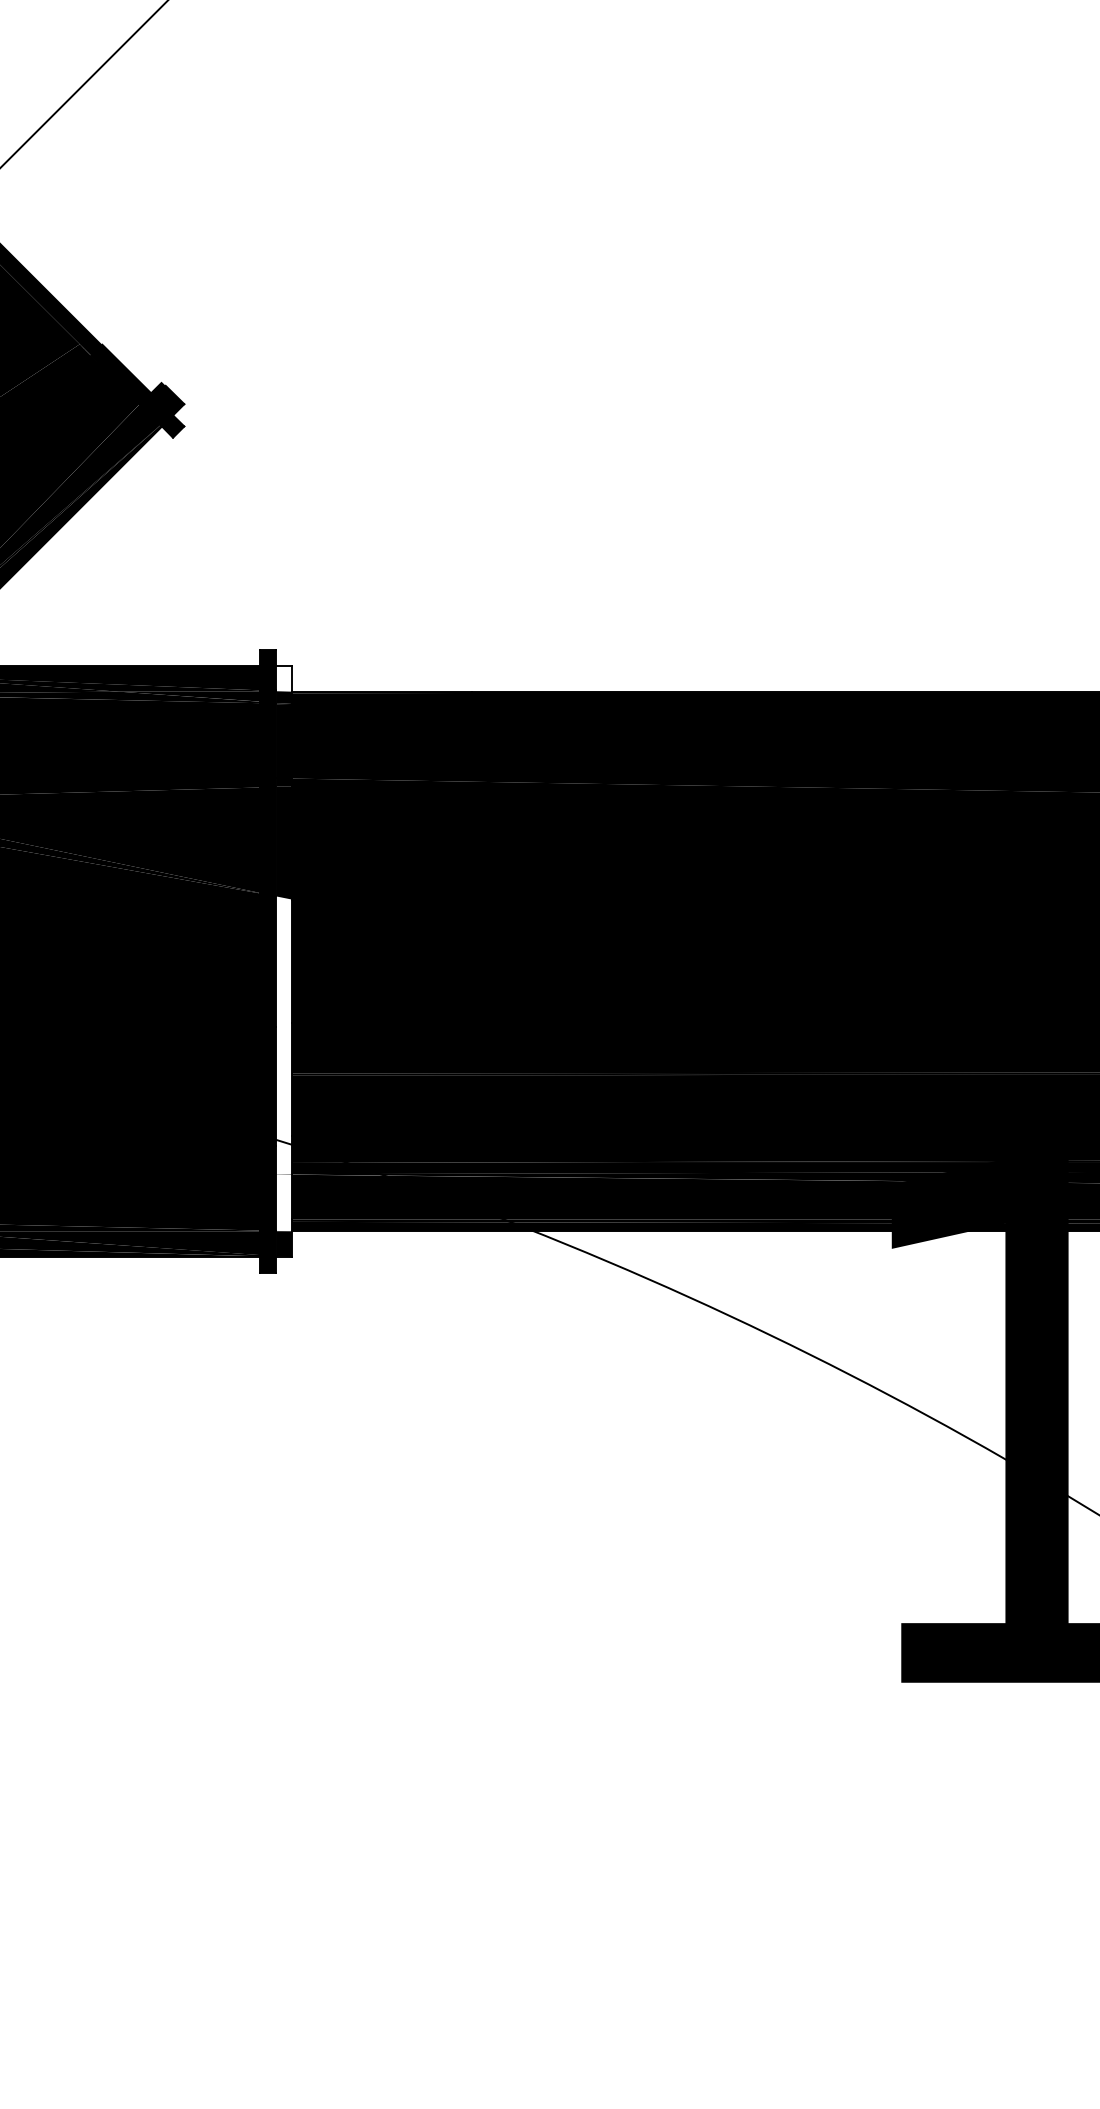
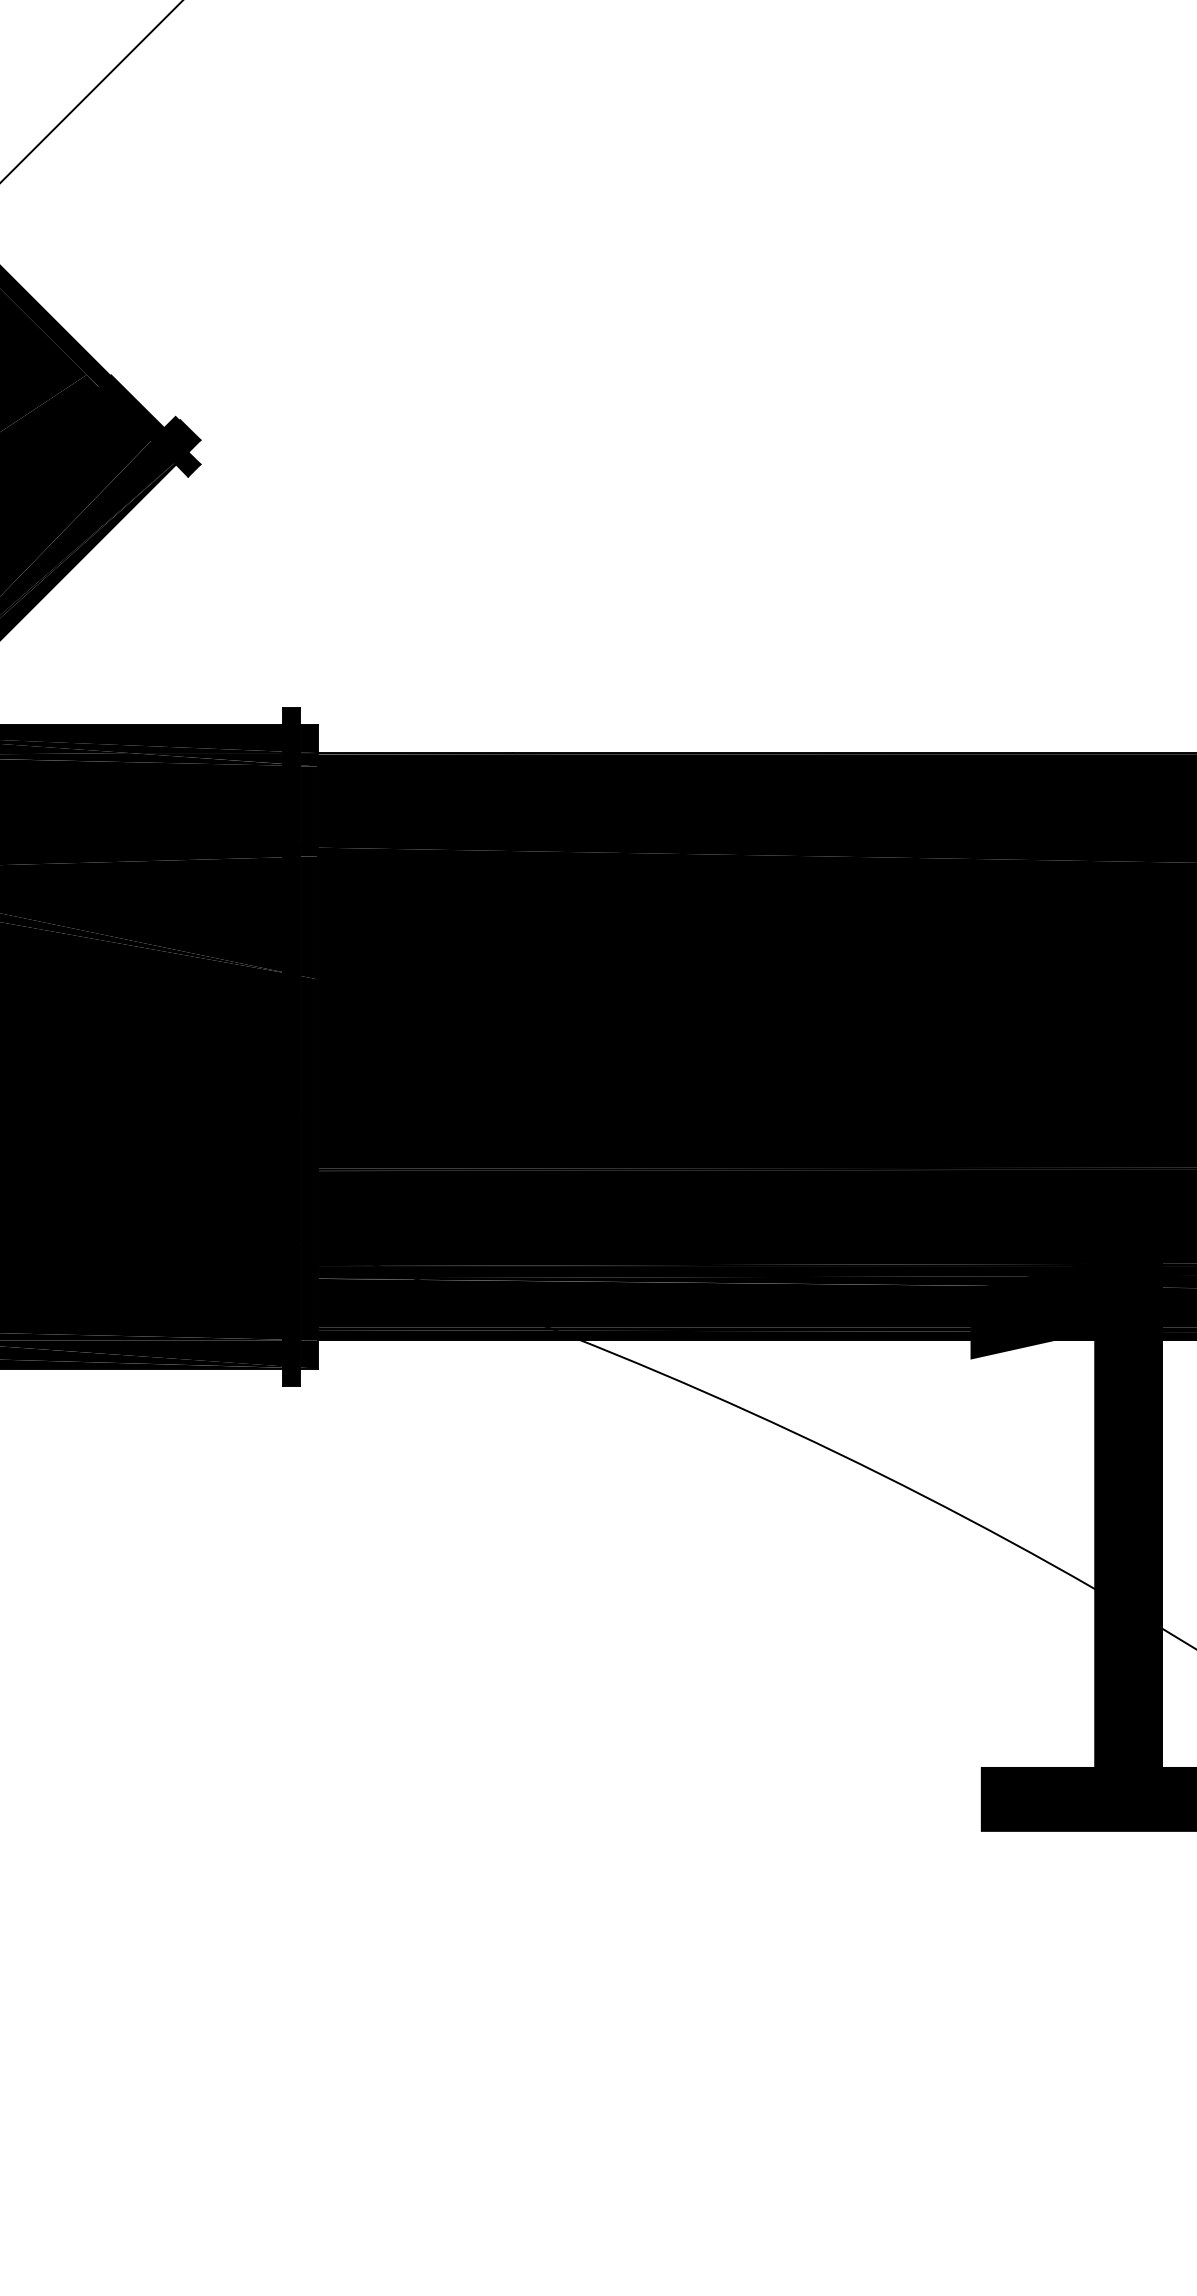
fill: (283, 678) -> (308, 738), added
fill: (283, 1063) -> (308, 1157), added

